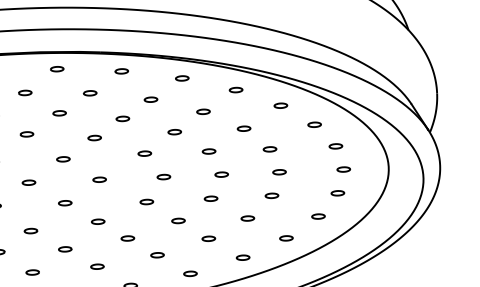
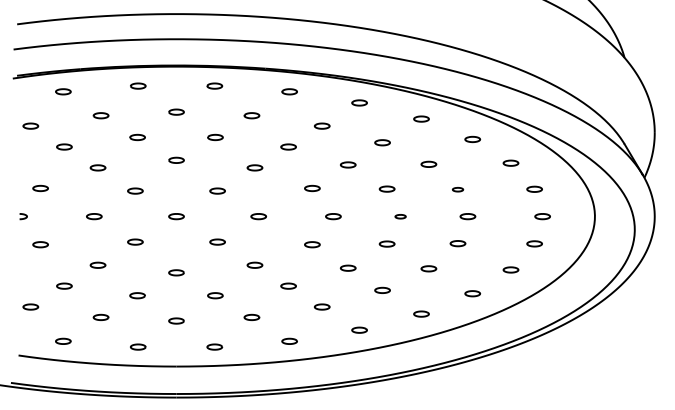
part: (269, 149) -> (457, 189), size x0.7
part: (221, 174) -> (400, 216), size x0.7

